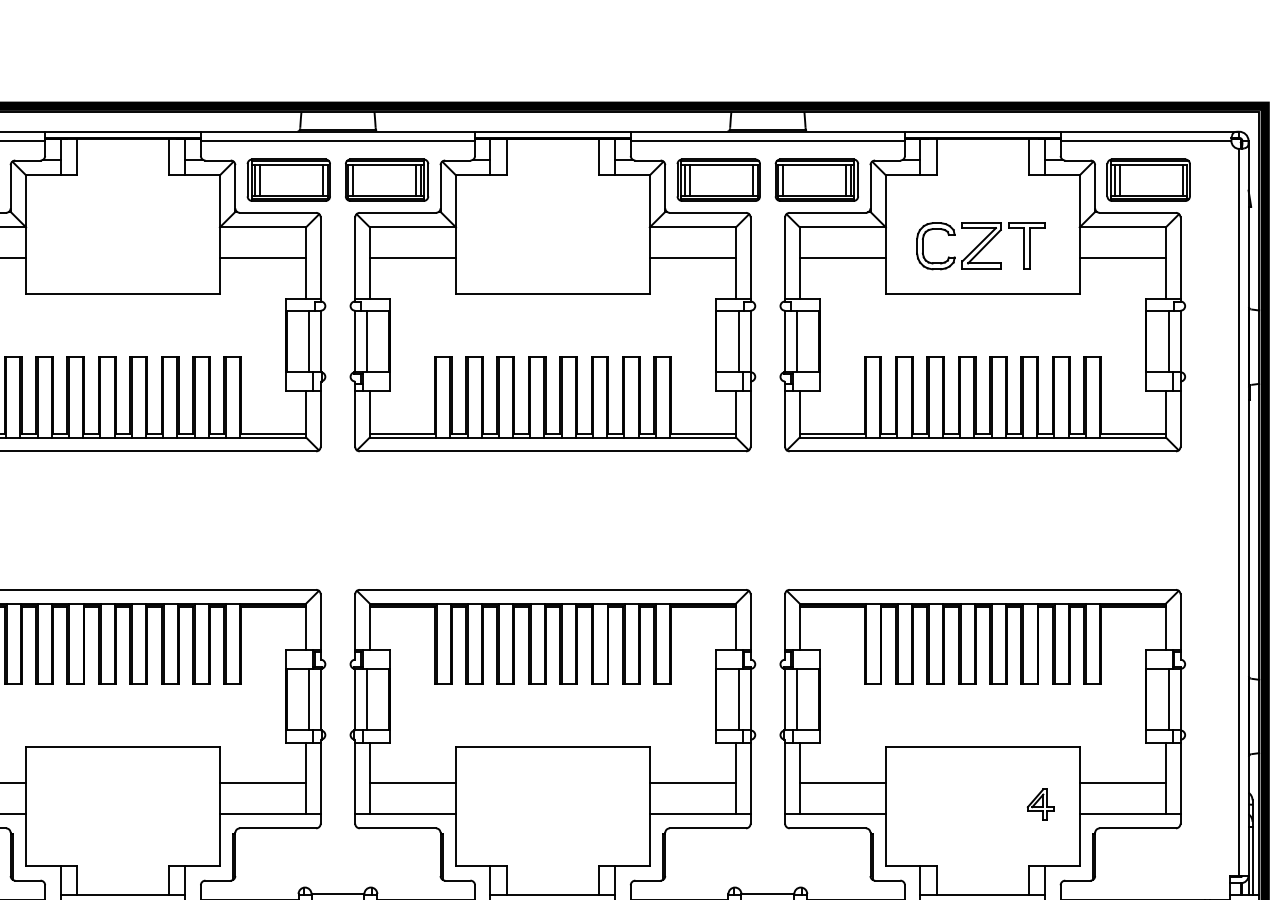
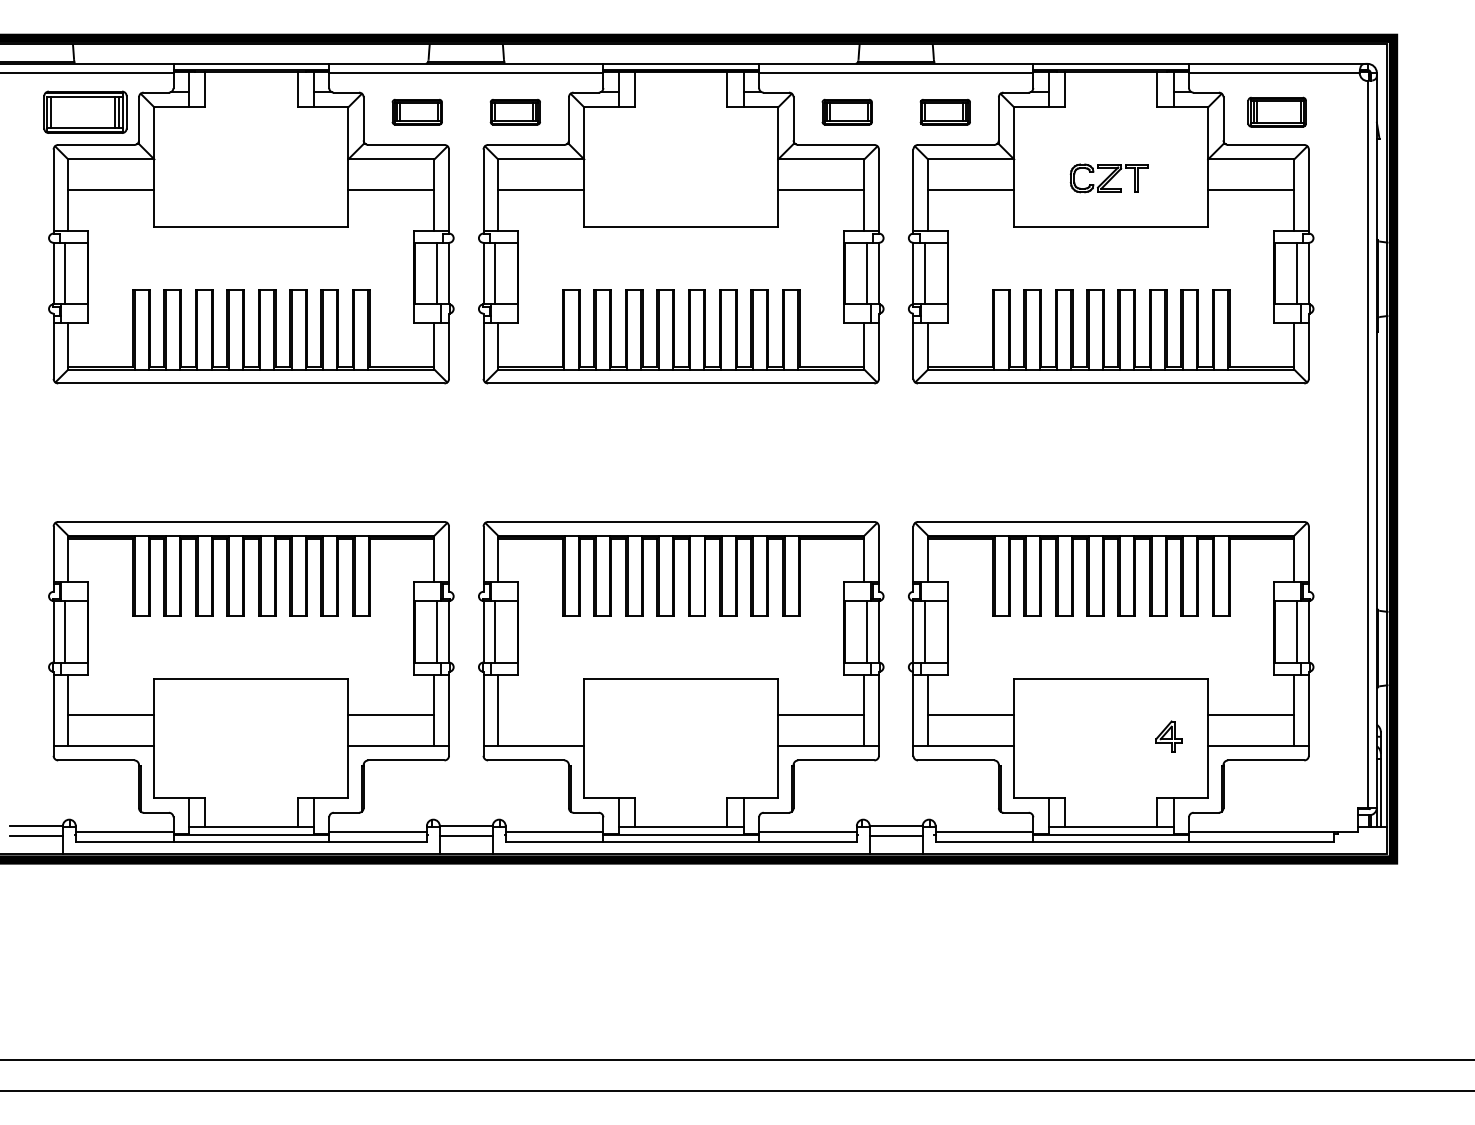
part: (289, 179) -> (417, 111), size x0.6
part: (387, 179) -> (515, 111), size x0.6
part: (719, 179) -> (847, 111), size x0.6
part: (817, 179) -> (945, 111), size x0.6
part: (1149, 179) -> (1277, 111), size x0.7
part: (980, 246) -> (1108, 178), size x0.6
line: (413, 783) -> (541, 715), removed

